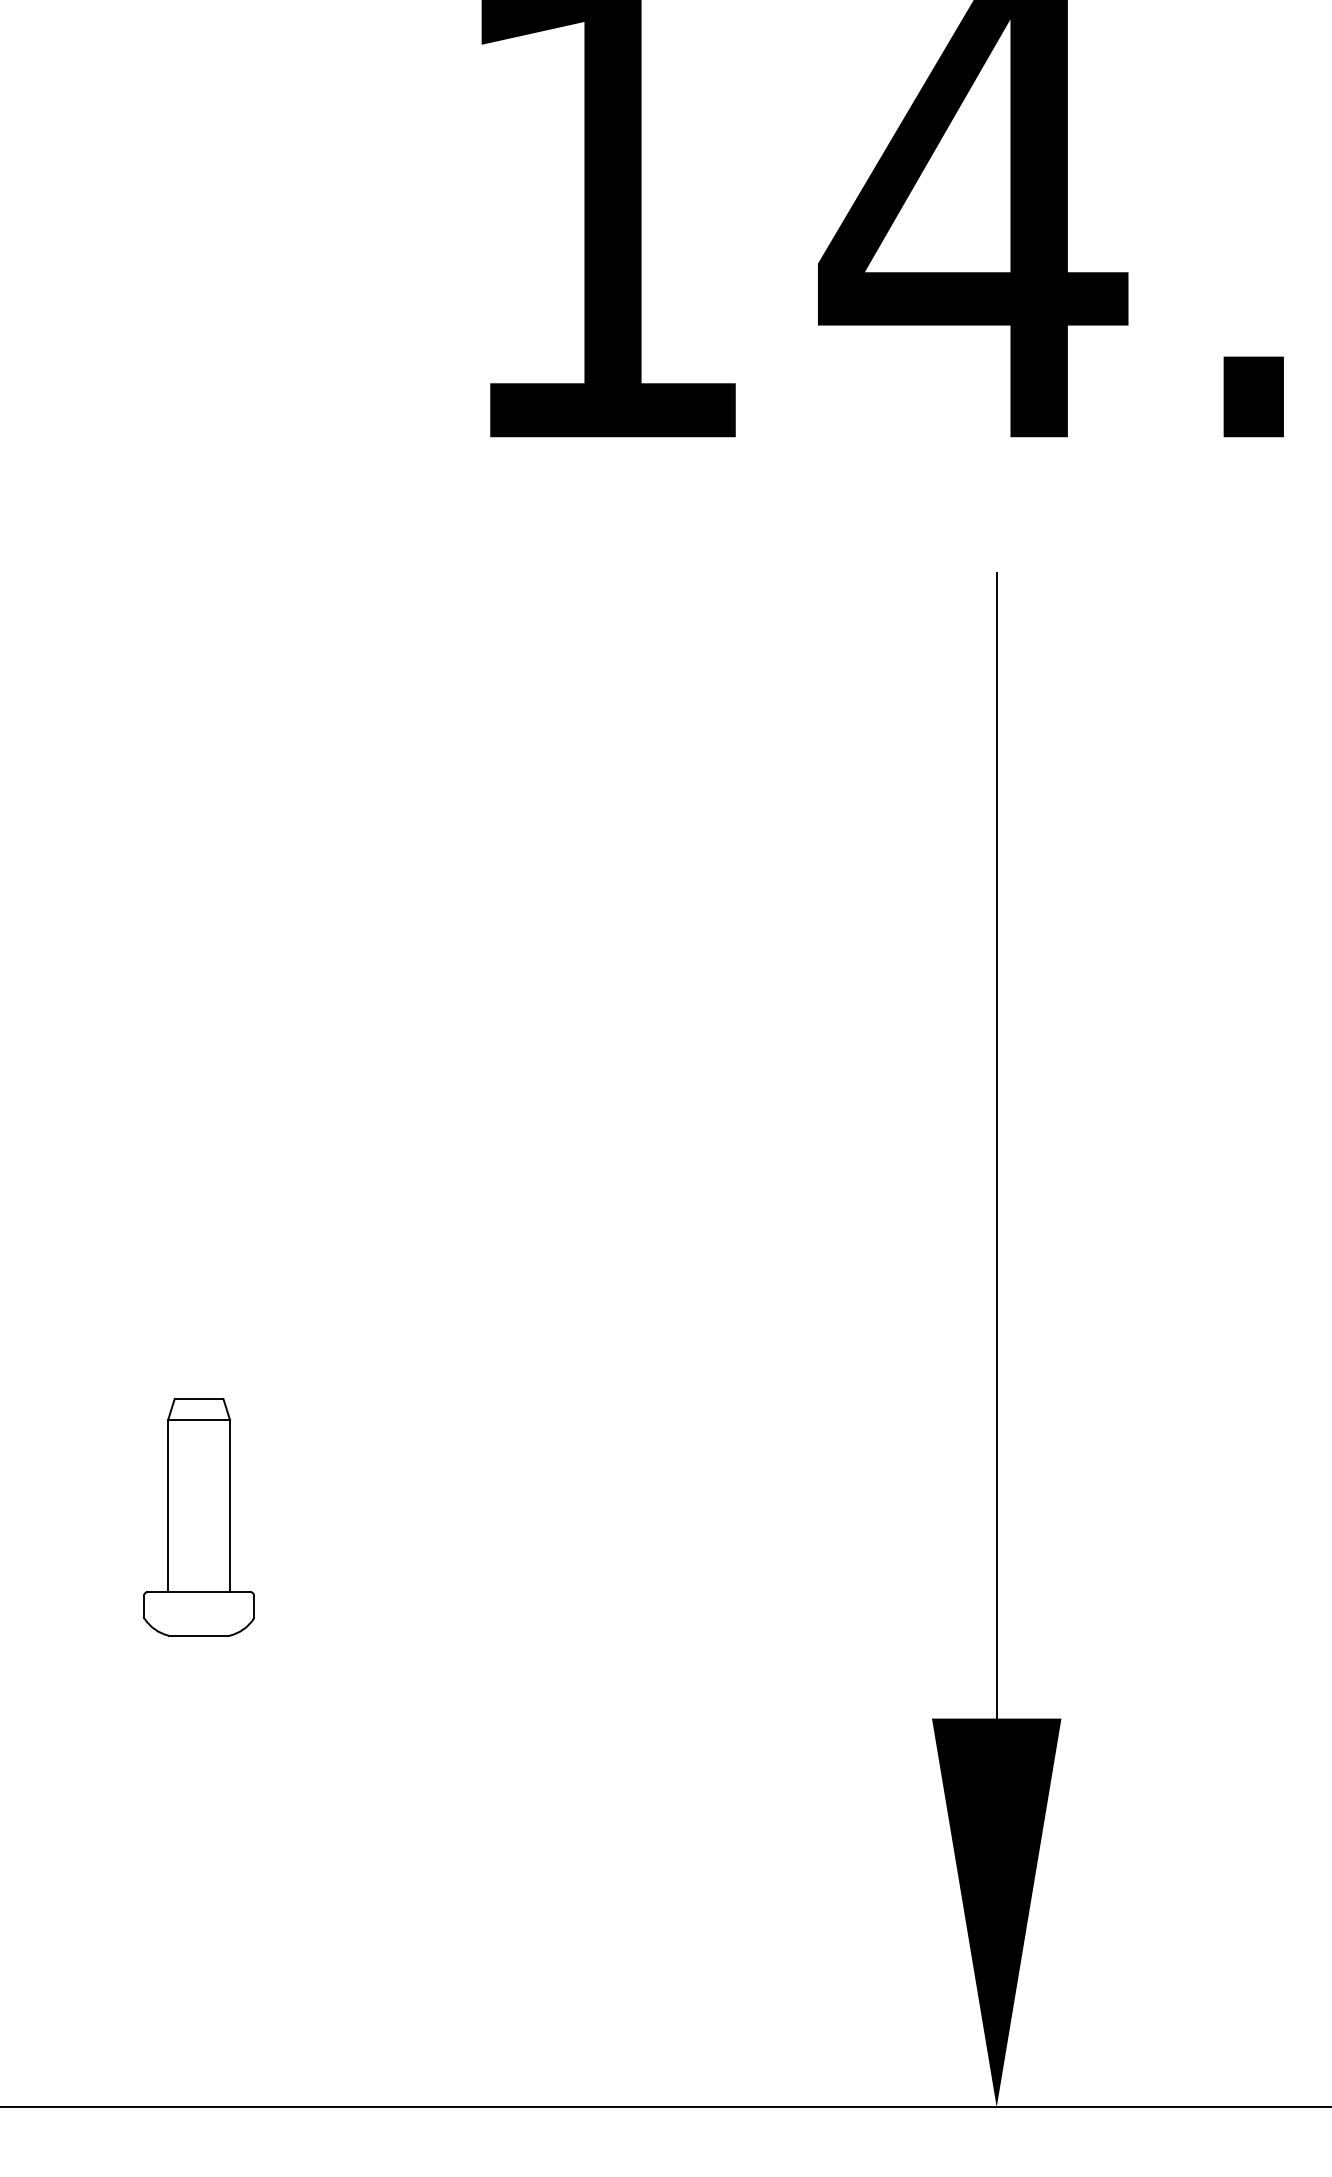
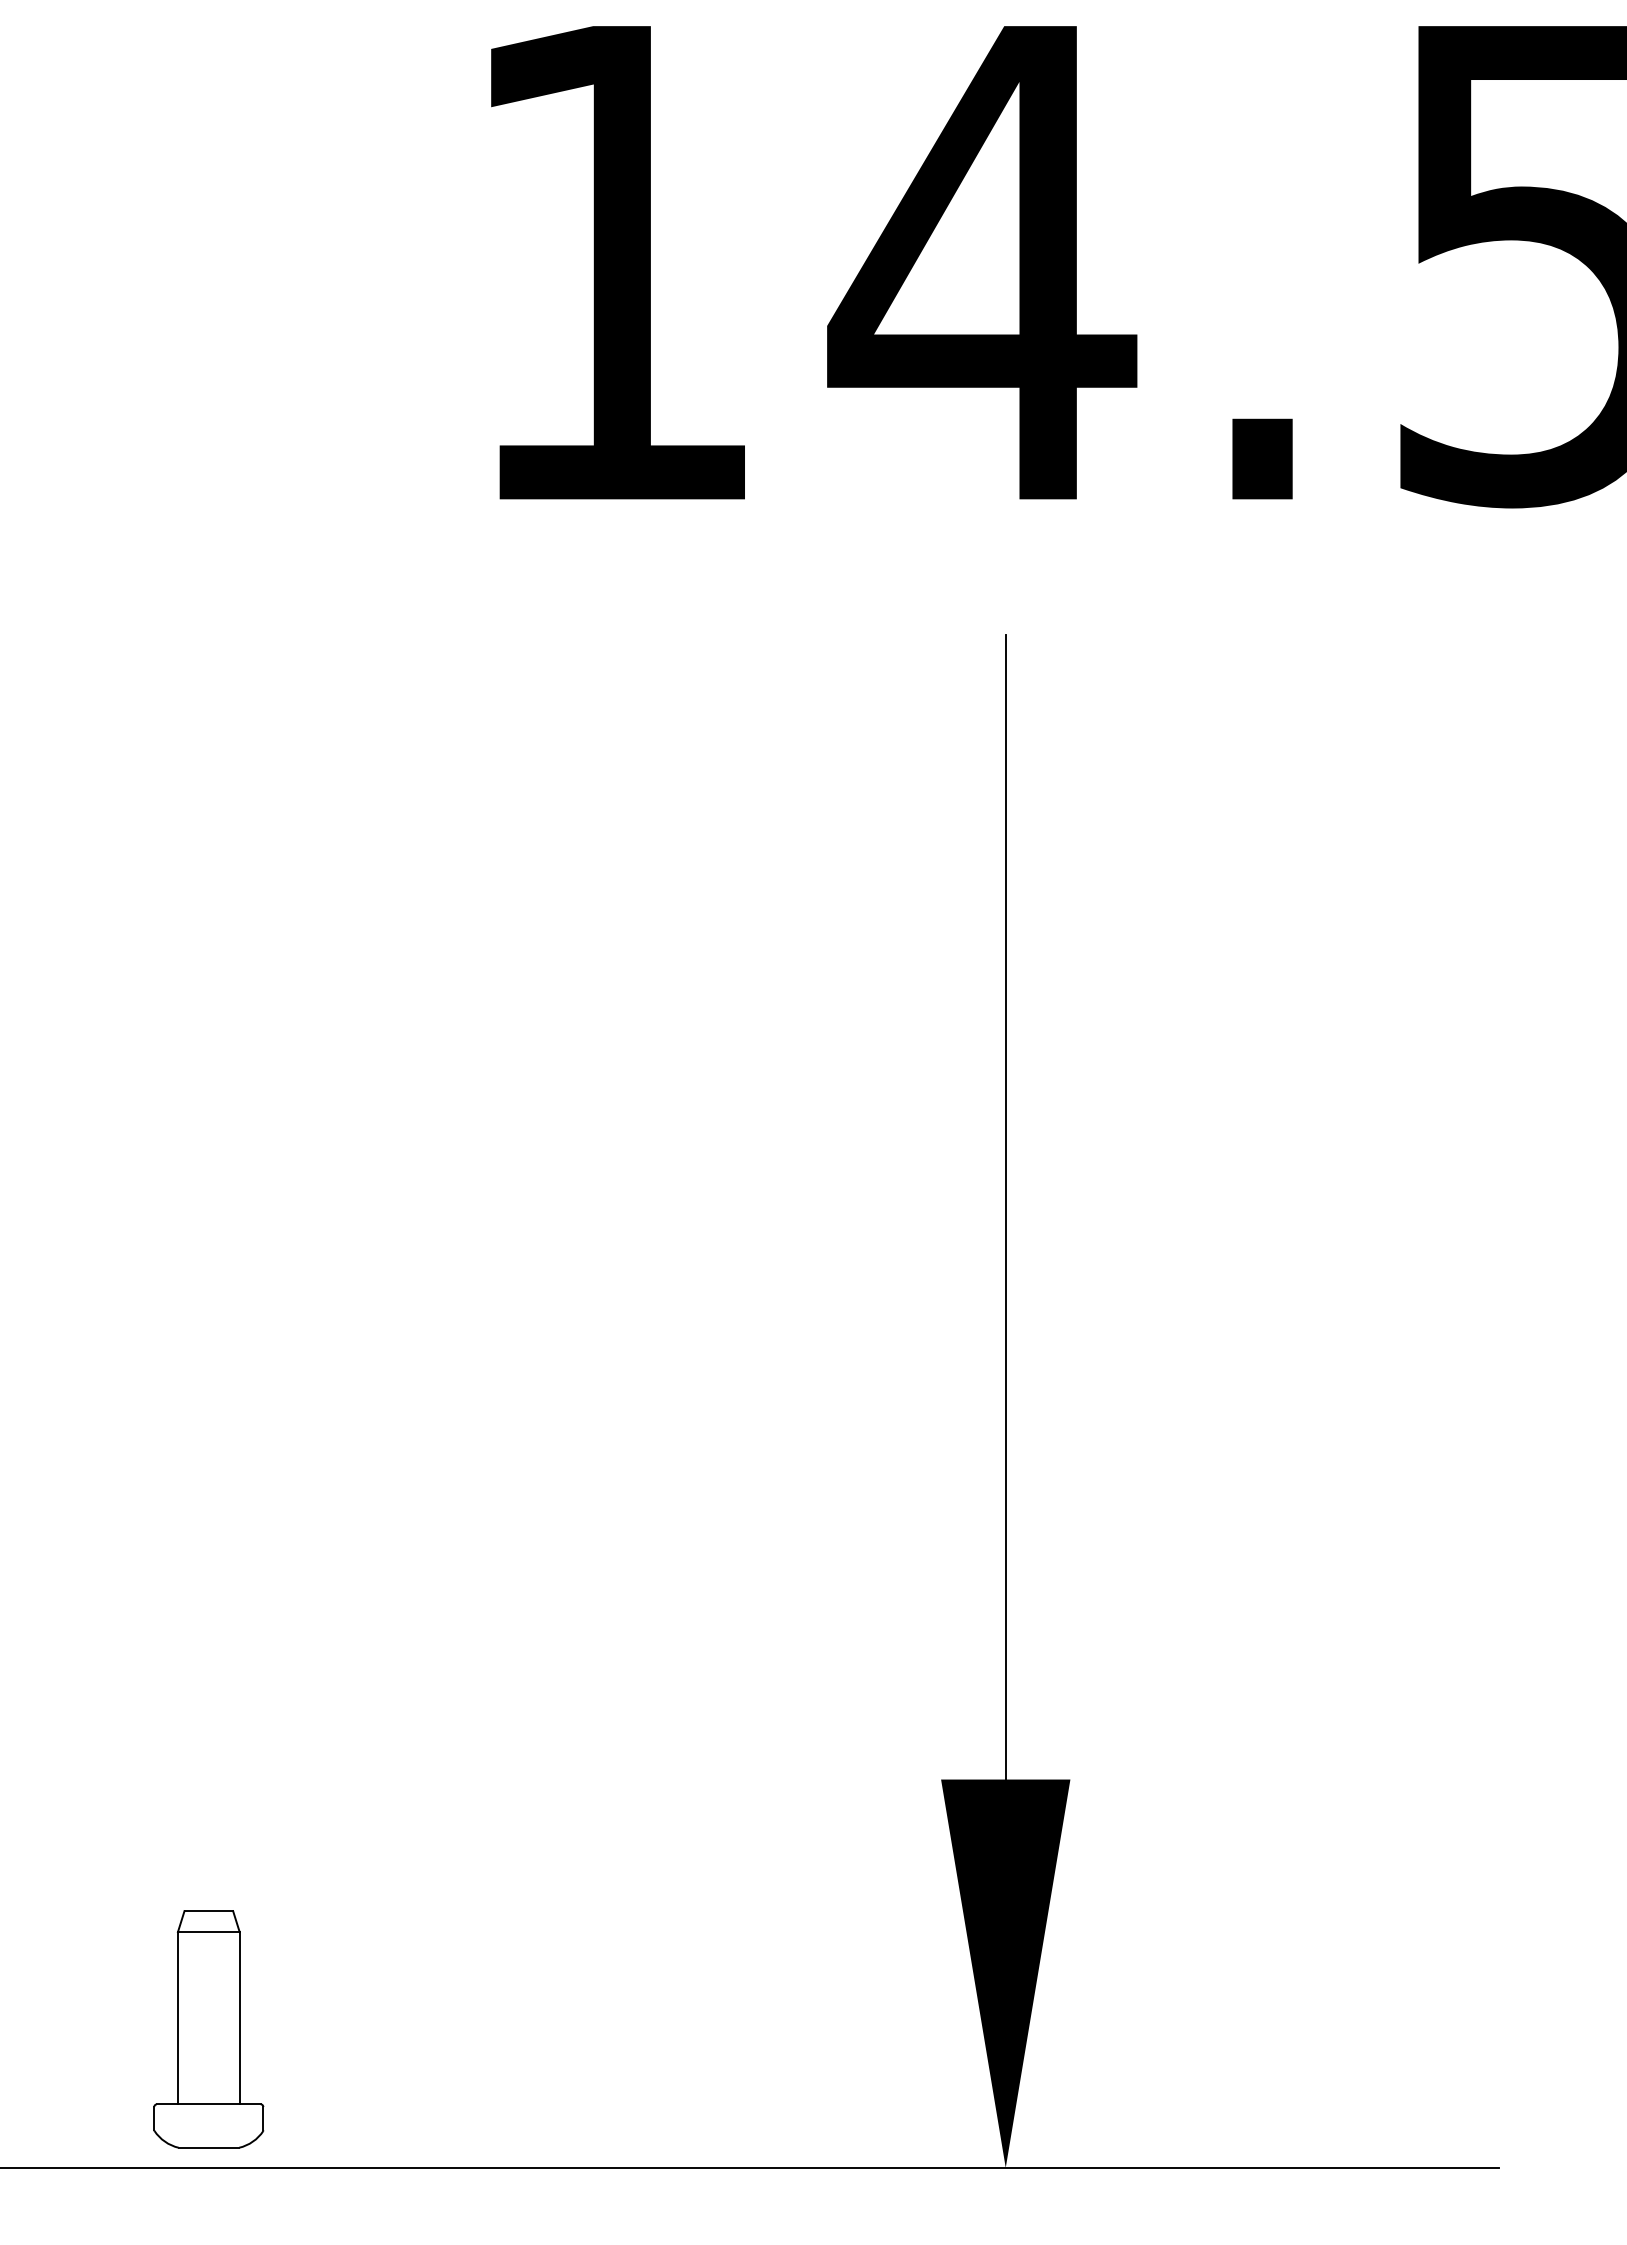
part: (198, 1517) -> (208, 2029), moved

